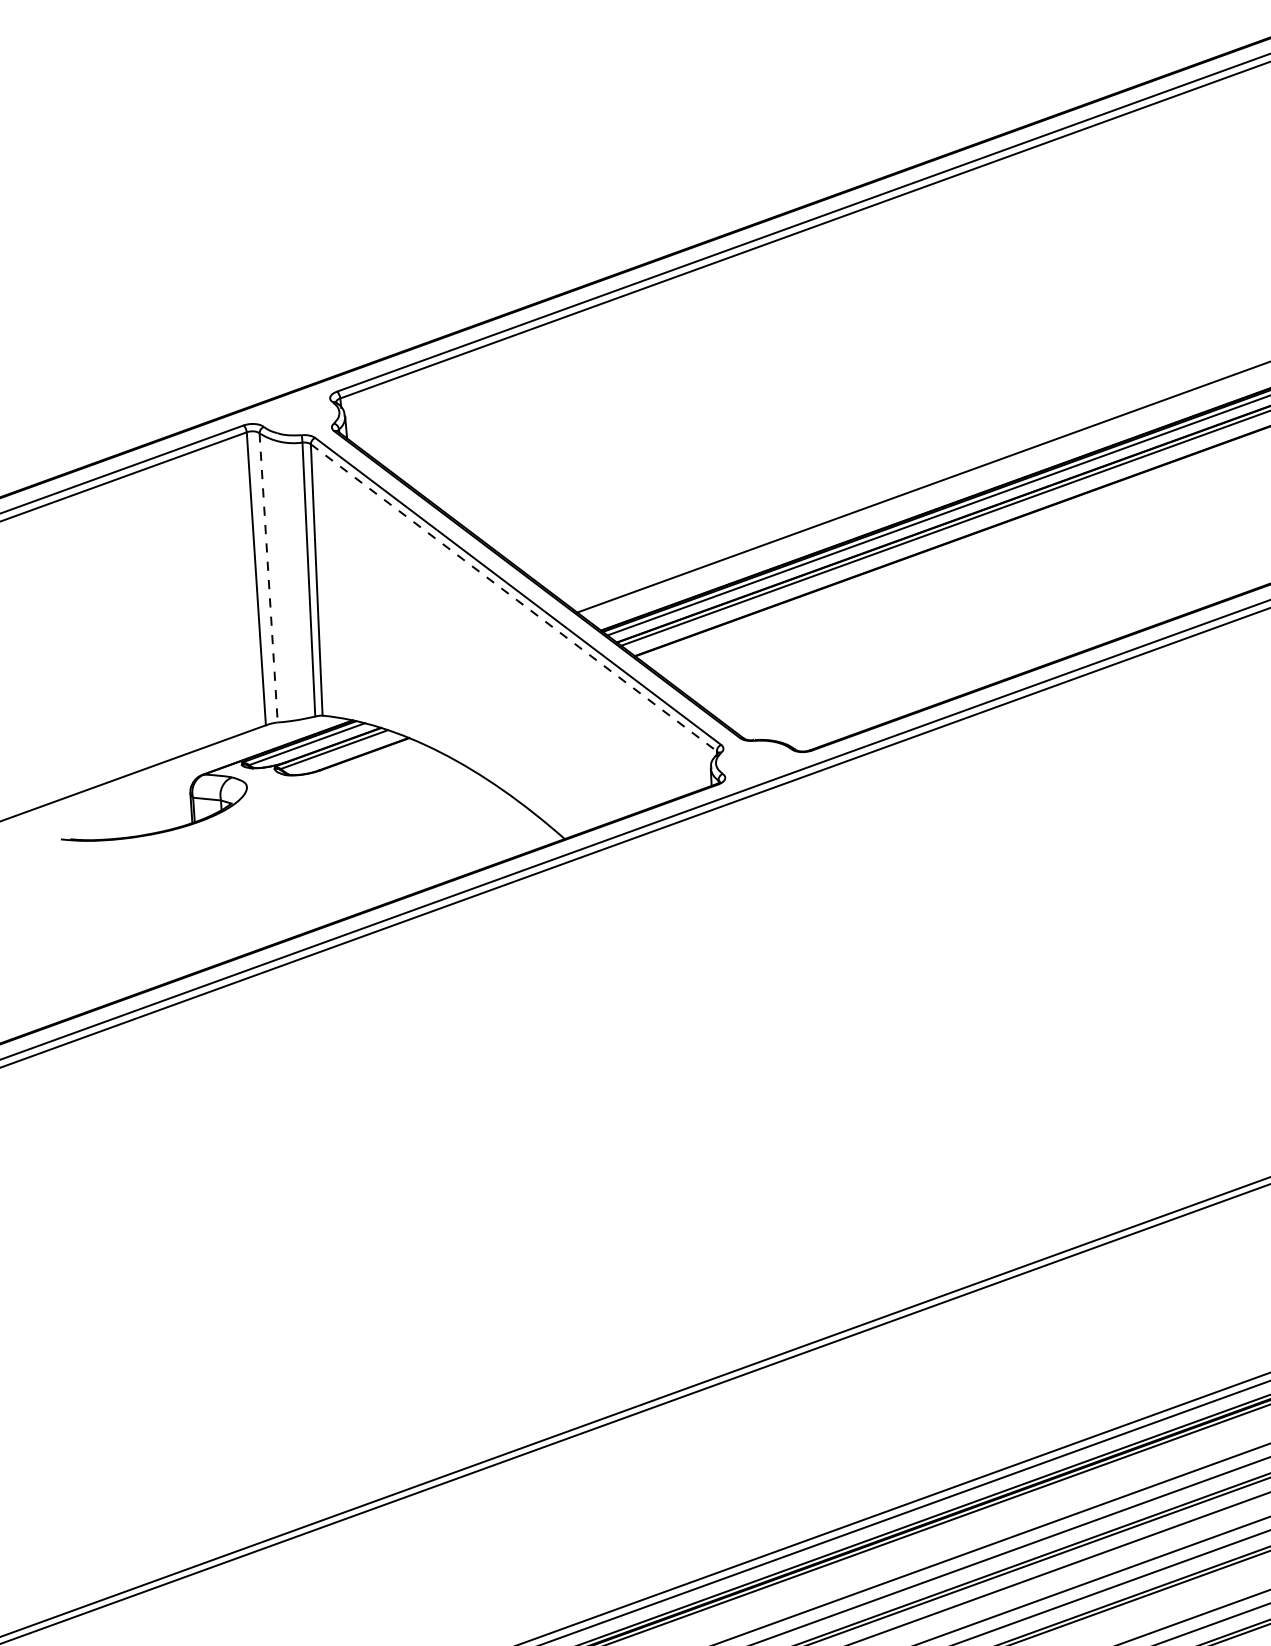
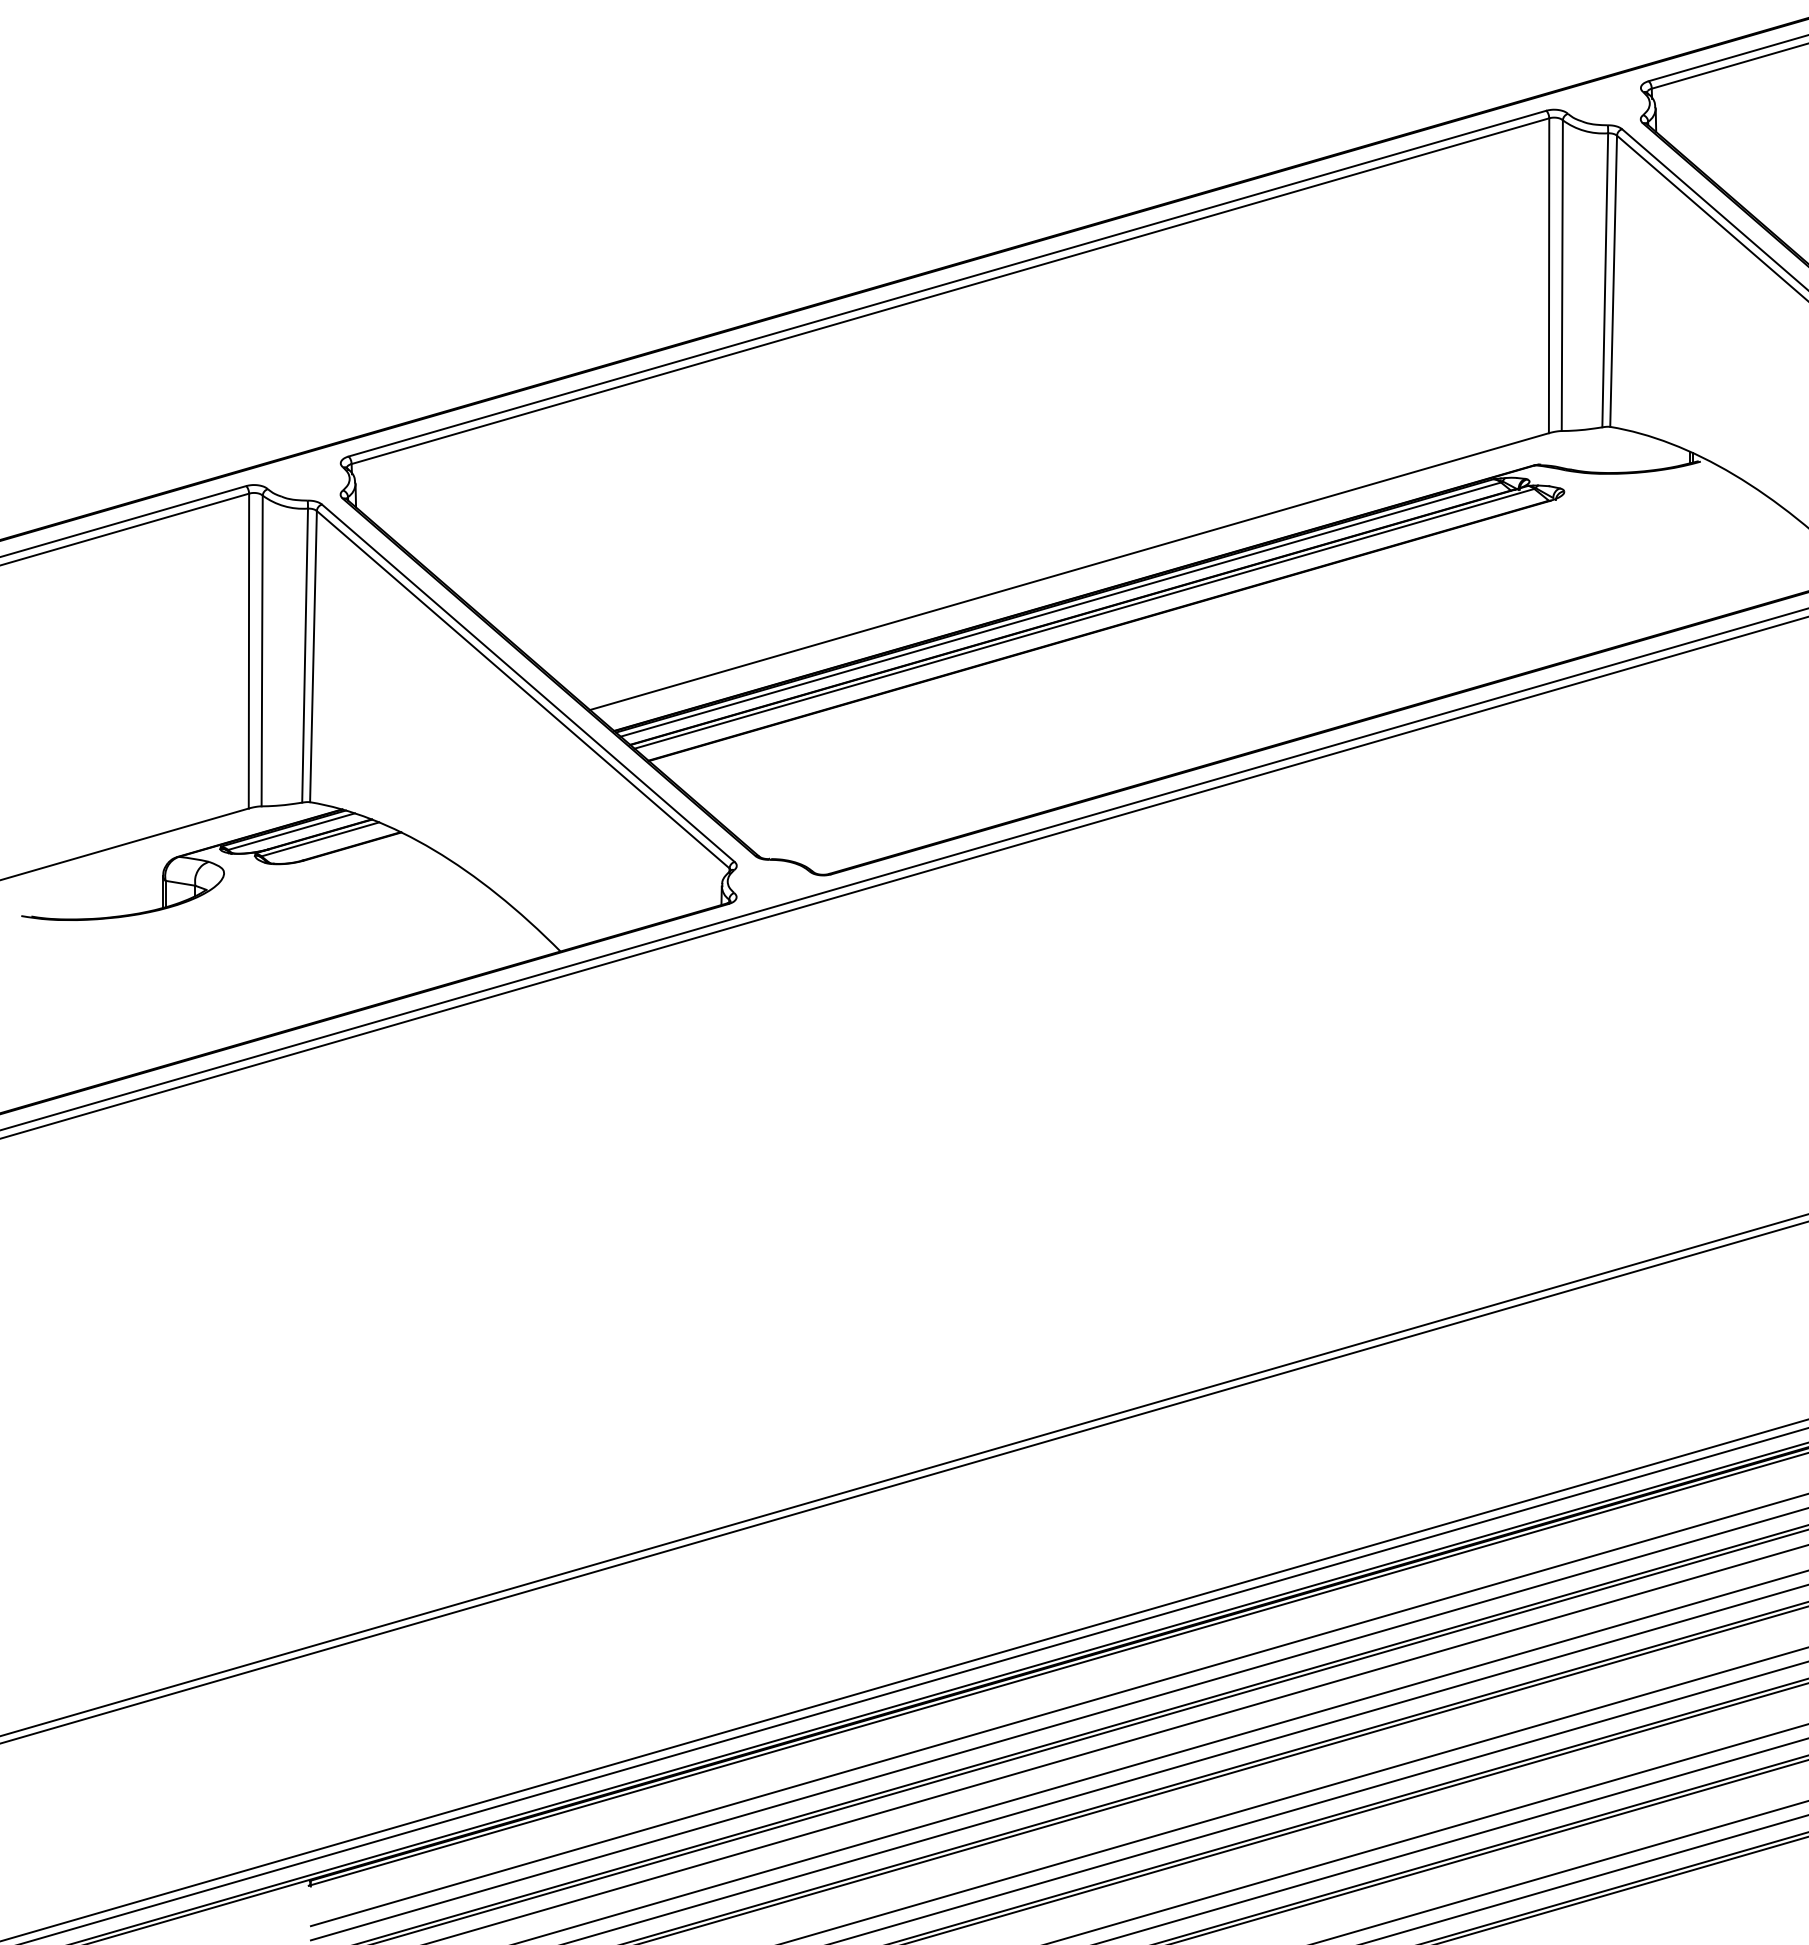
line: (268, 578) -> (262, 651), dashed -> solid
line: (514, 597) -> (523, 689), dashed -> solid

